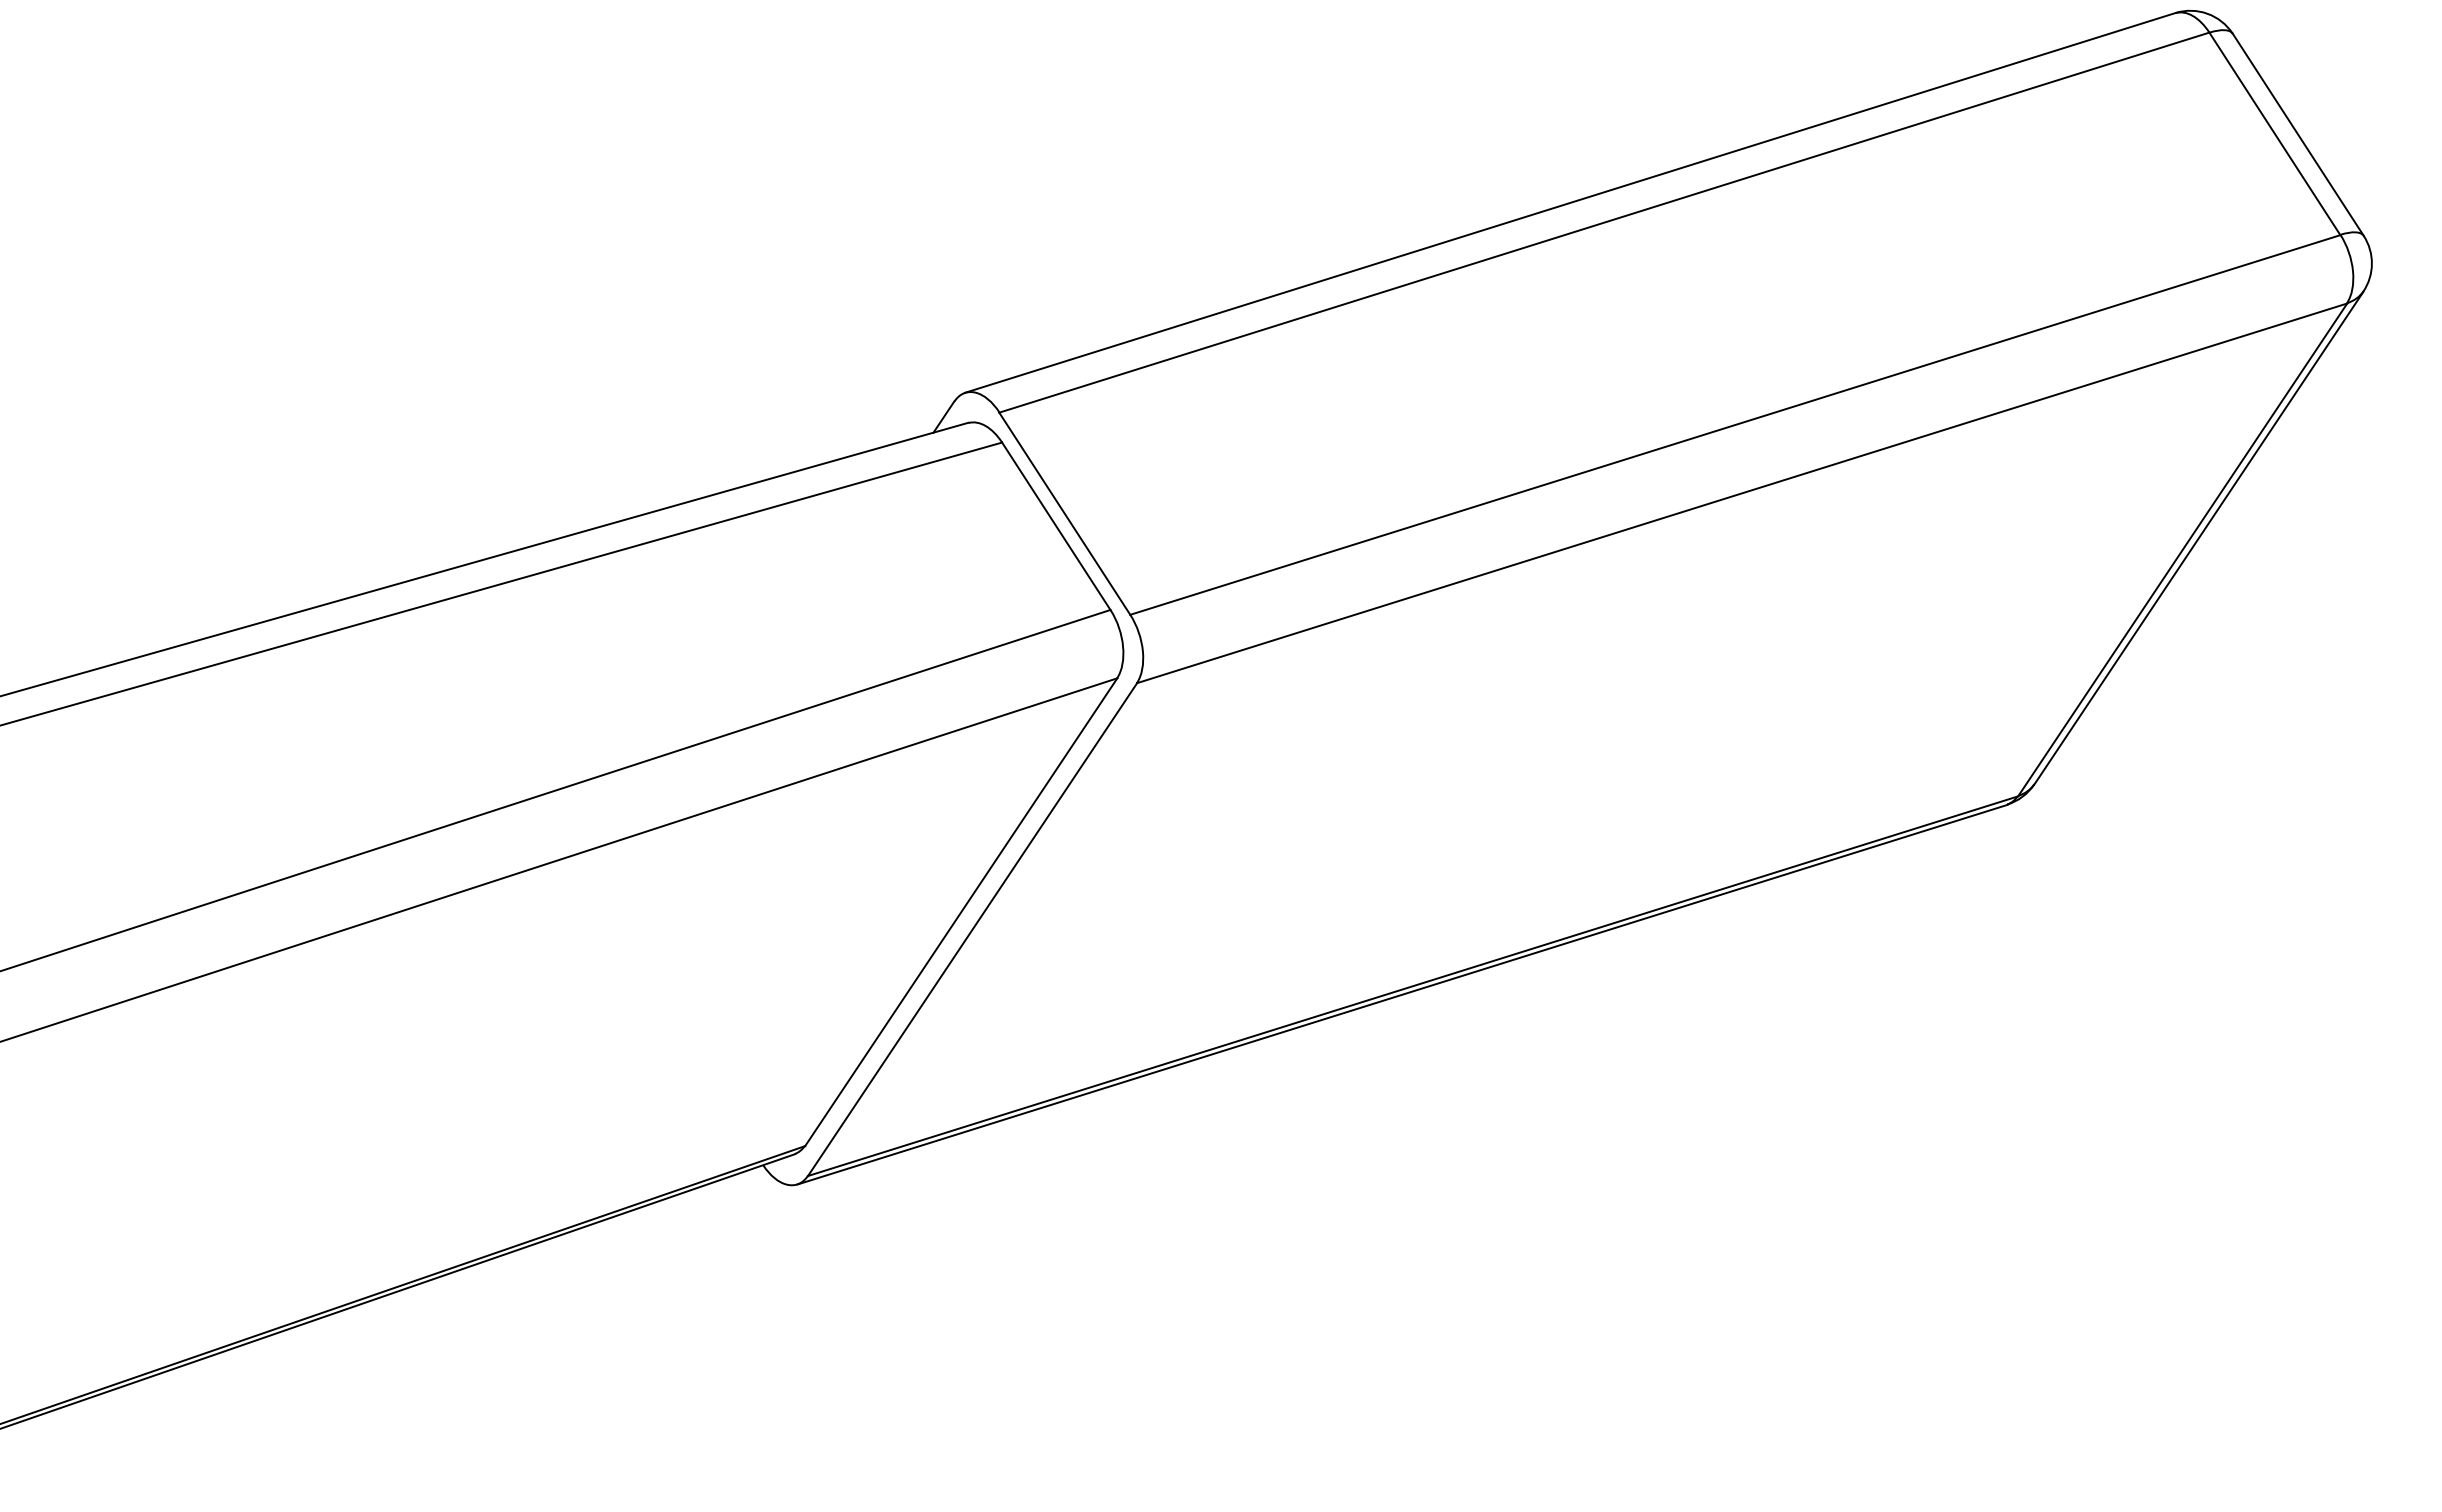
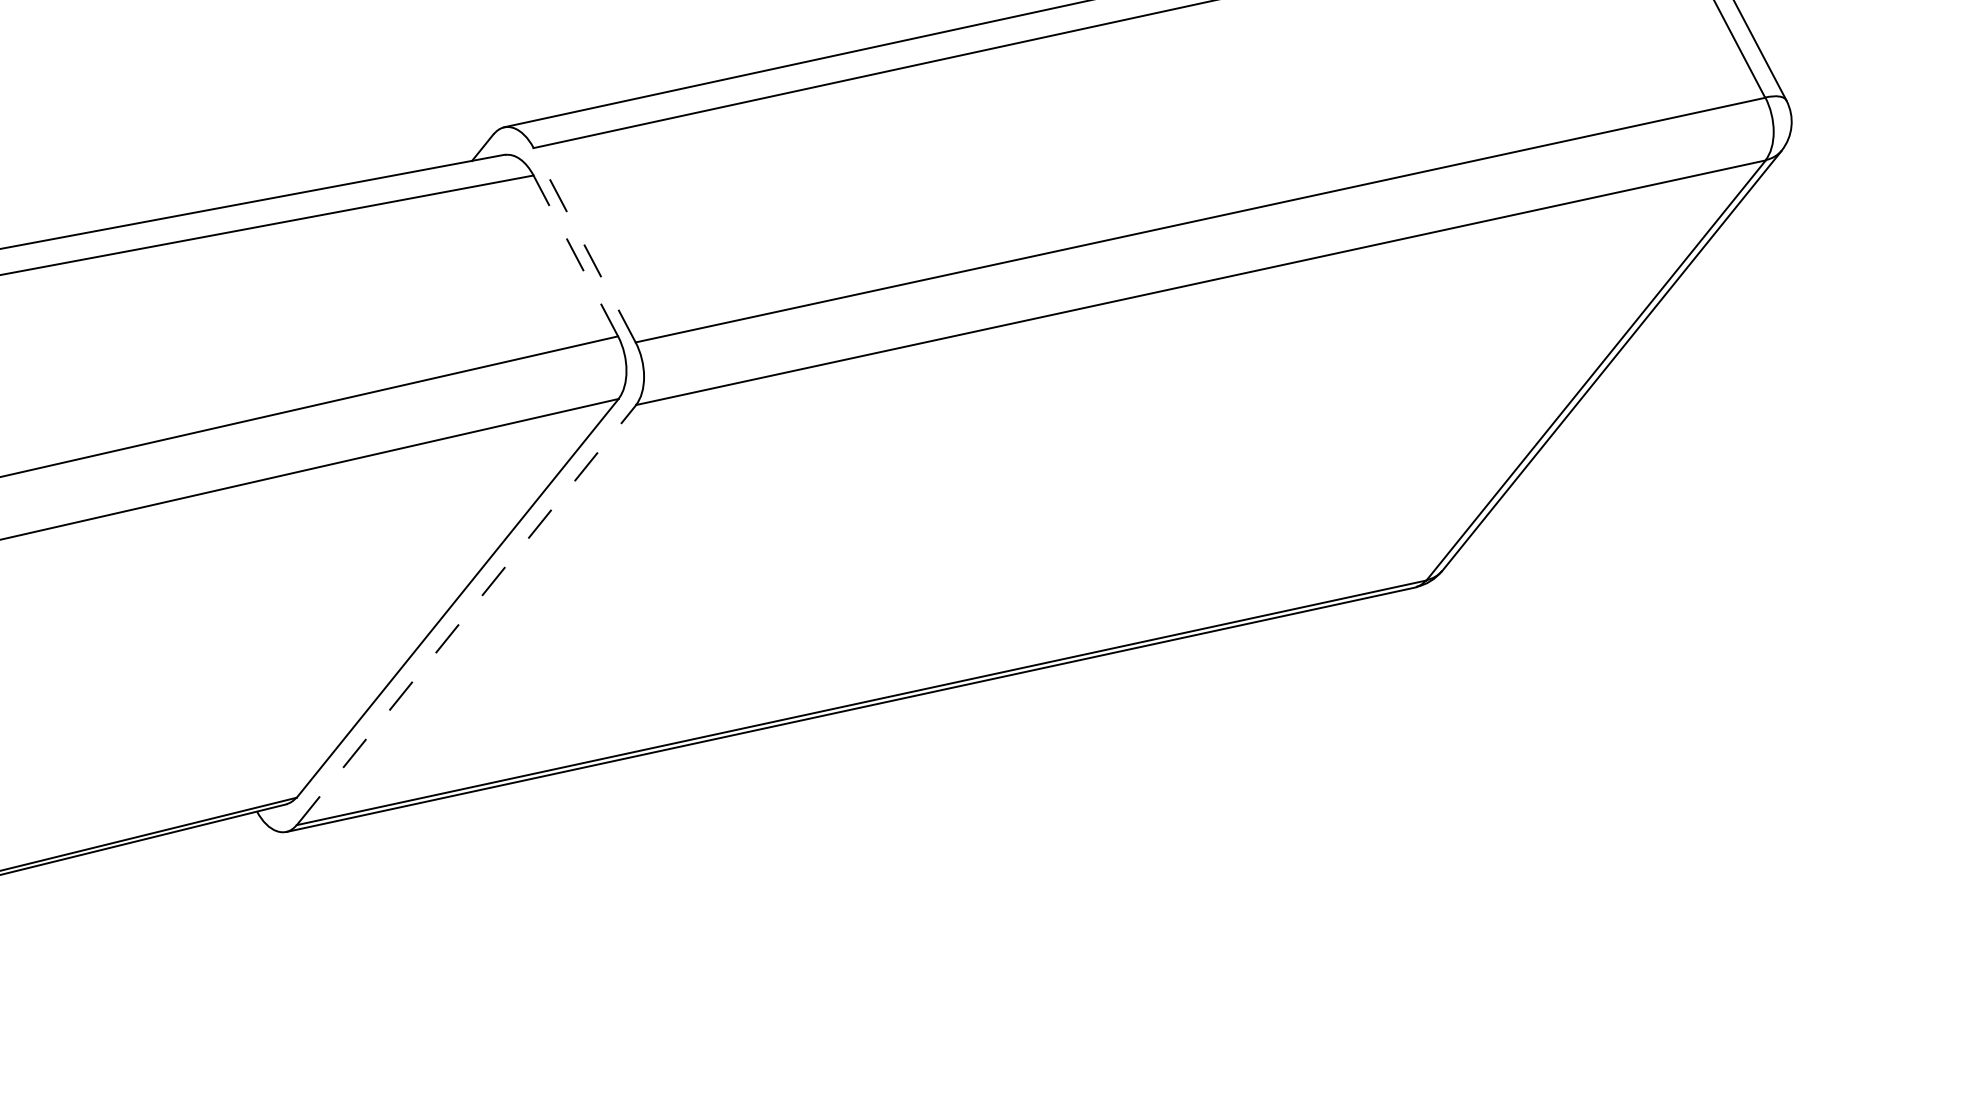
line: (1064, 513) -> (584, 245), solid -> dashed
line: (1056, 526) -> (575, 256), solid -> dashed
line: (972, 929) -> (466, 614), solid -> dashed

